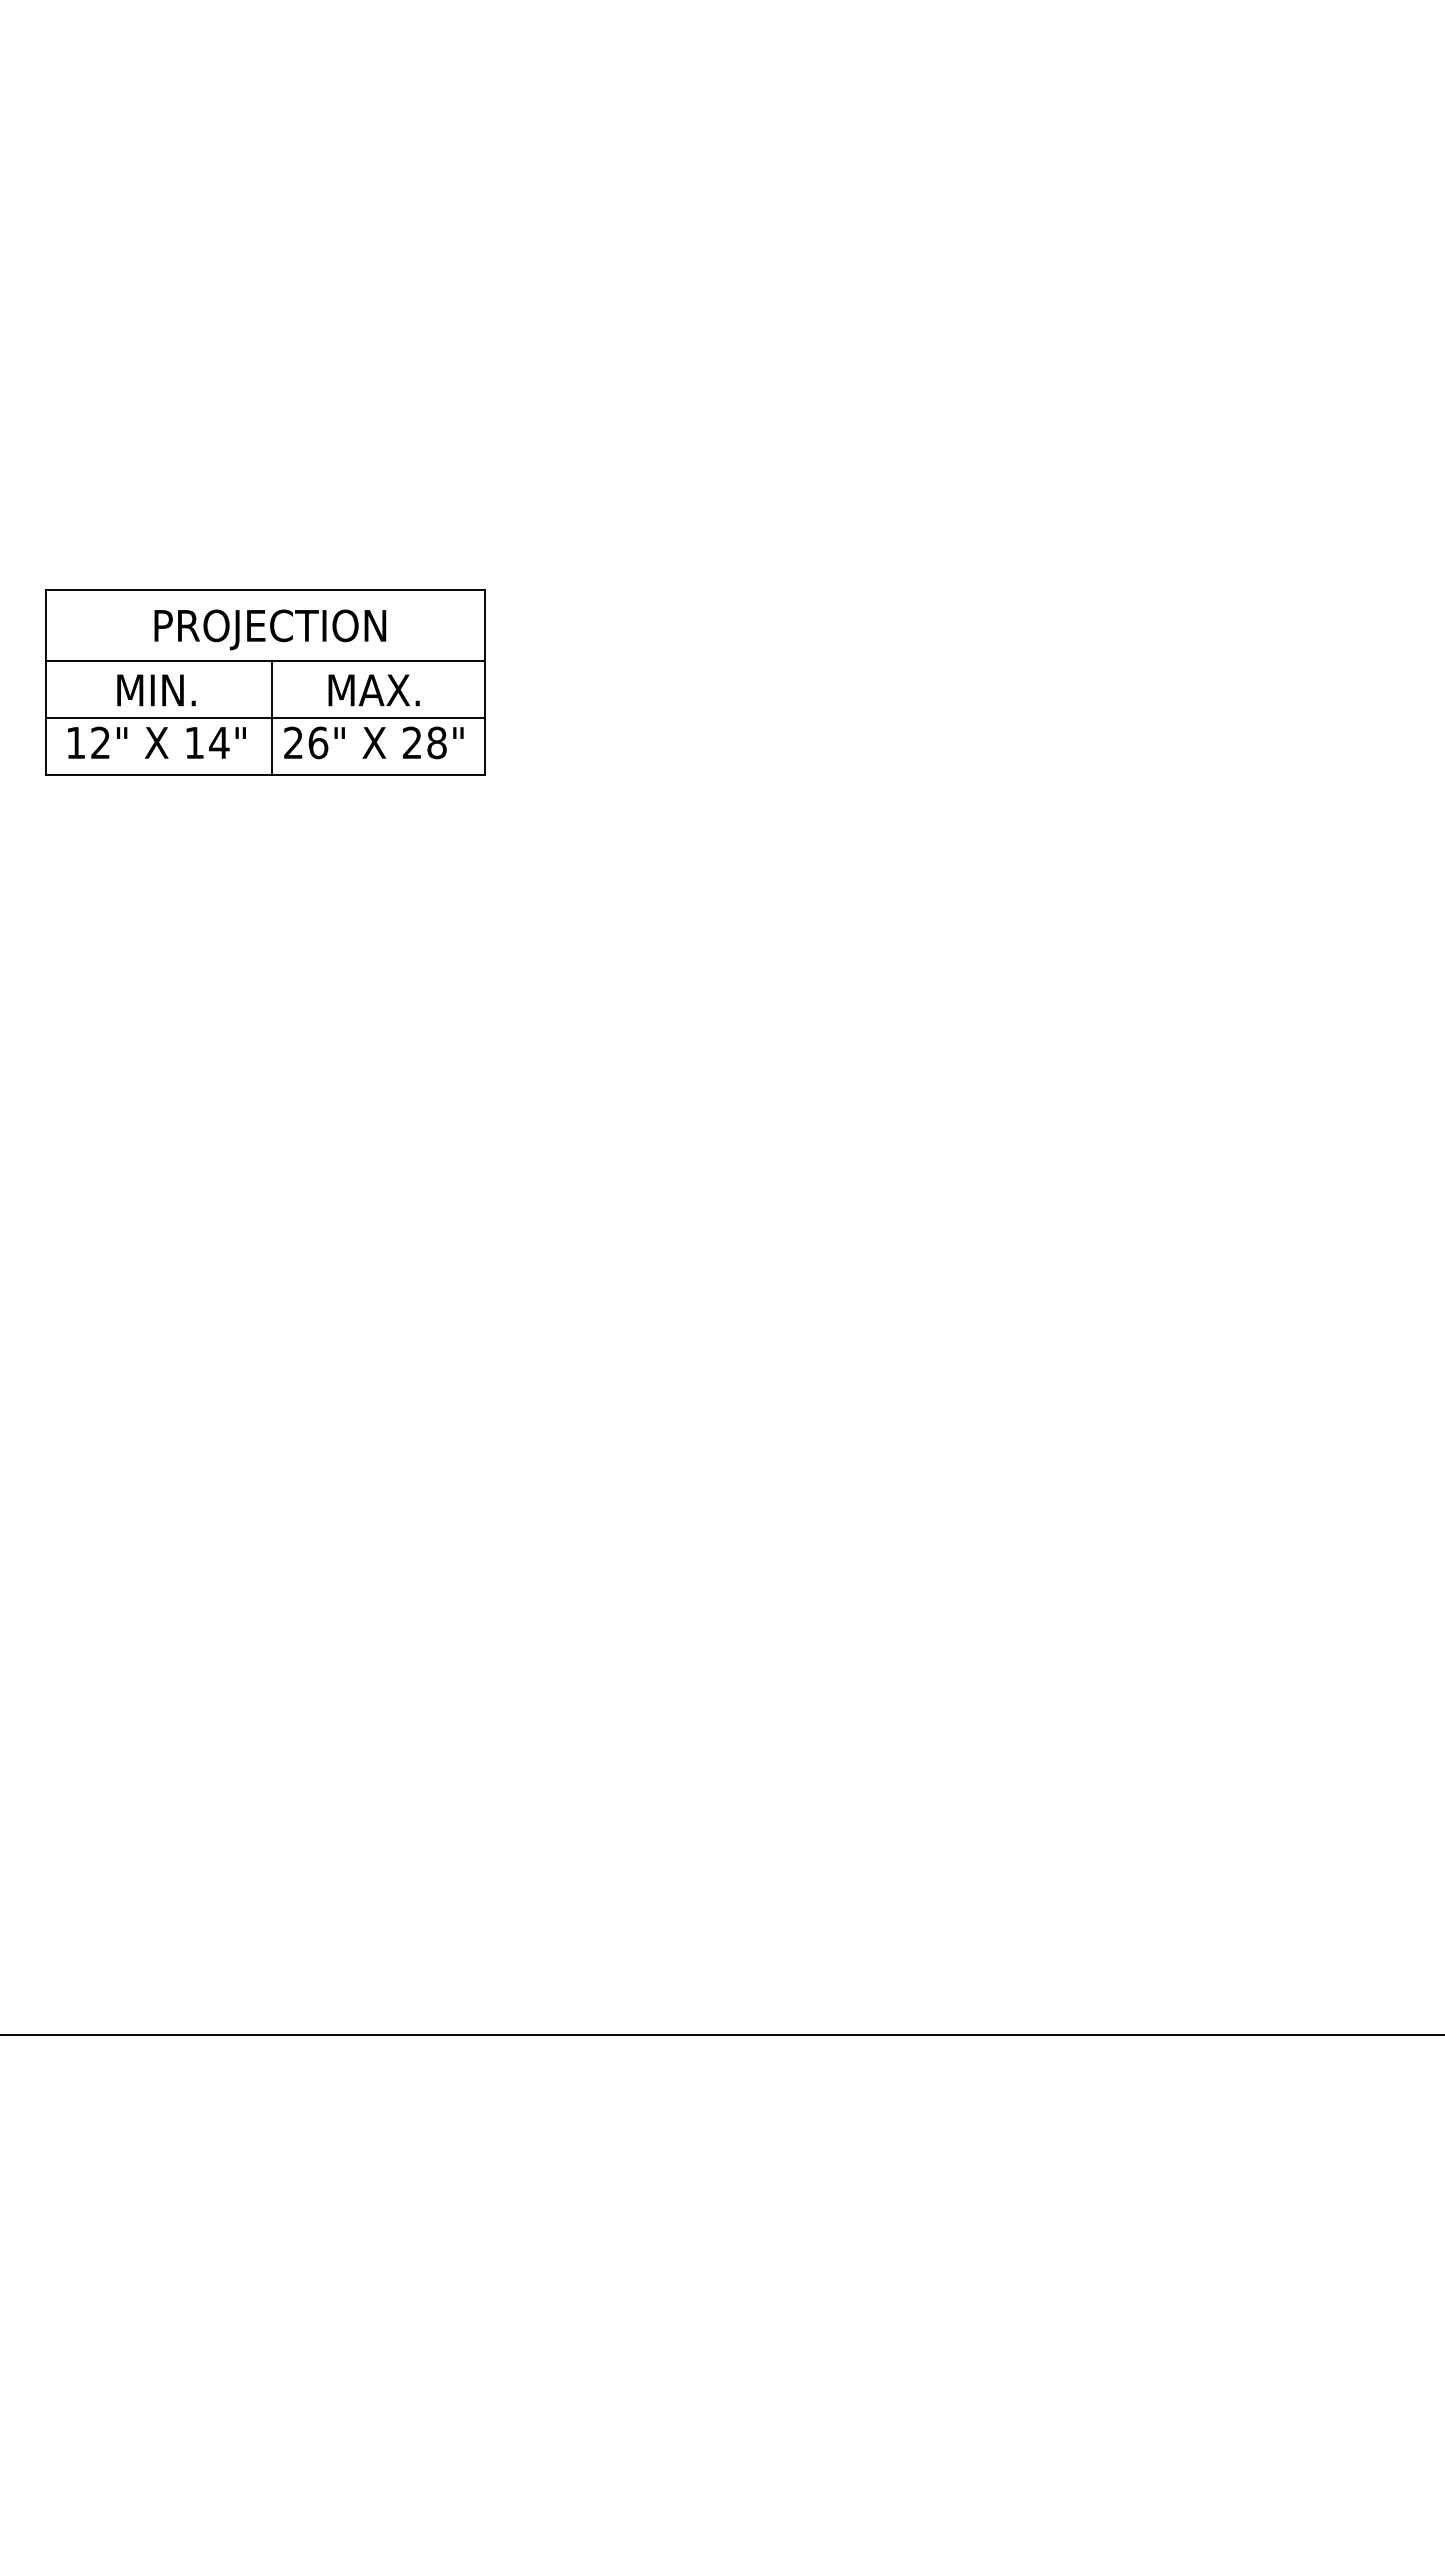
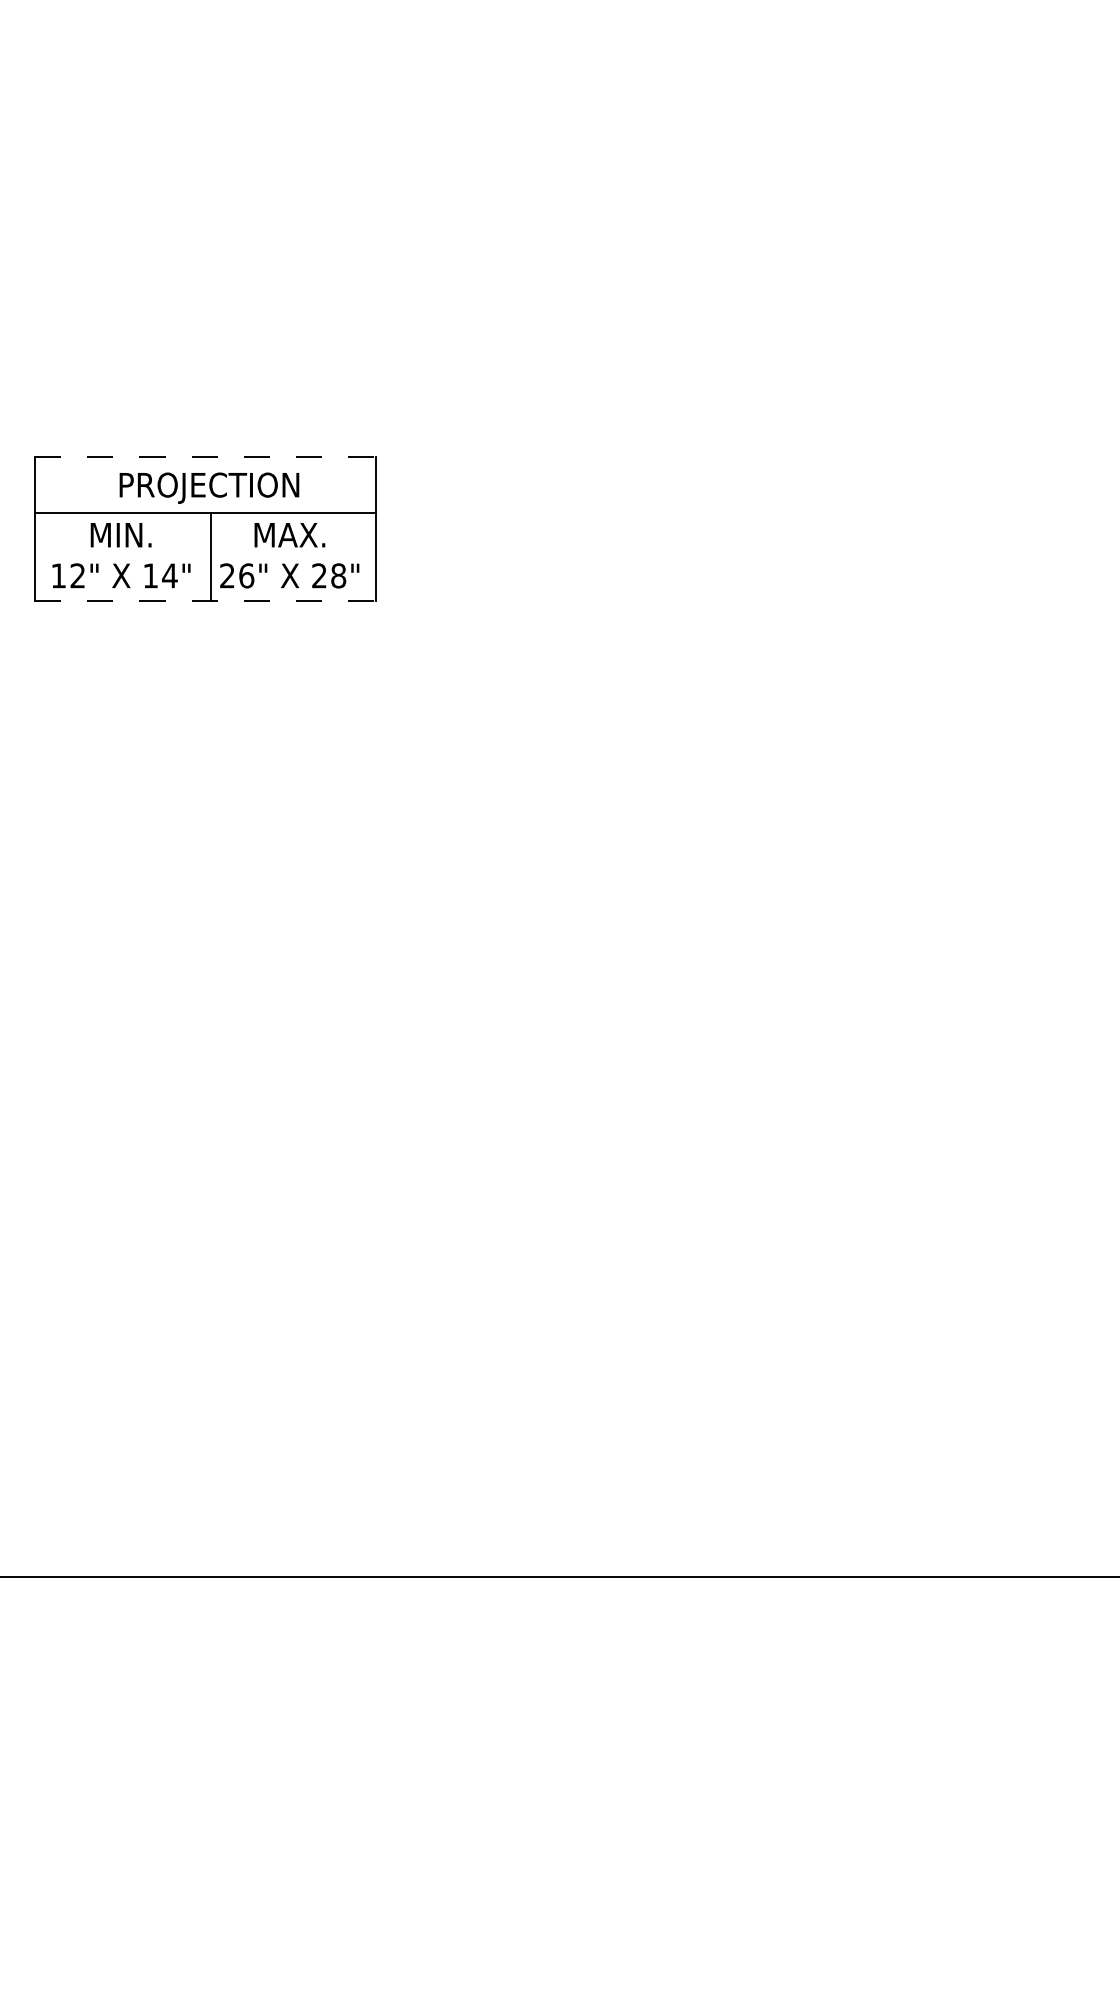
line: (265, 590) -> (205, 457), solid -> dashed
line: (265, 718) -> (205, 556), removed
line: (265, 775) -> (205, 601), solid -> dashed

